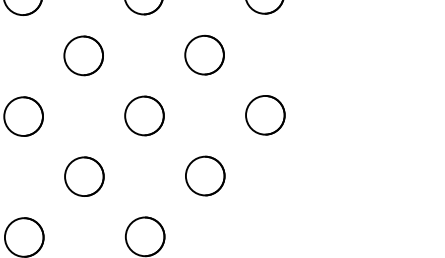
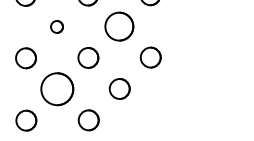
circle: (82, 55) -> (56, 26), size x0.6
part: (204, 55) -> (119, 26), size x1.4
part: (84, 177) -> (57, 89), size x1.6

